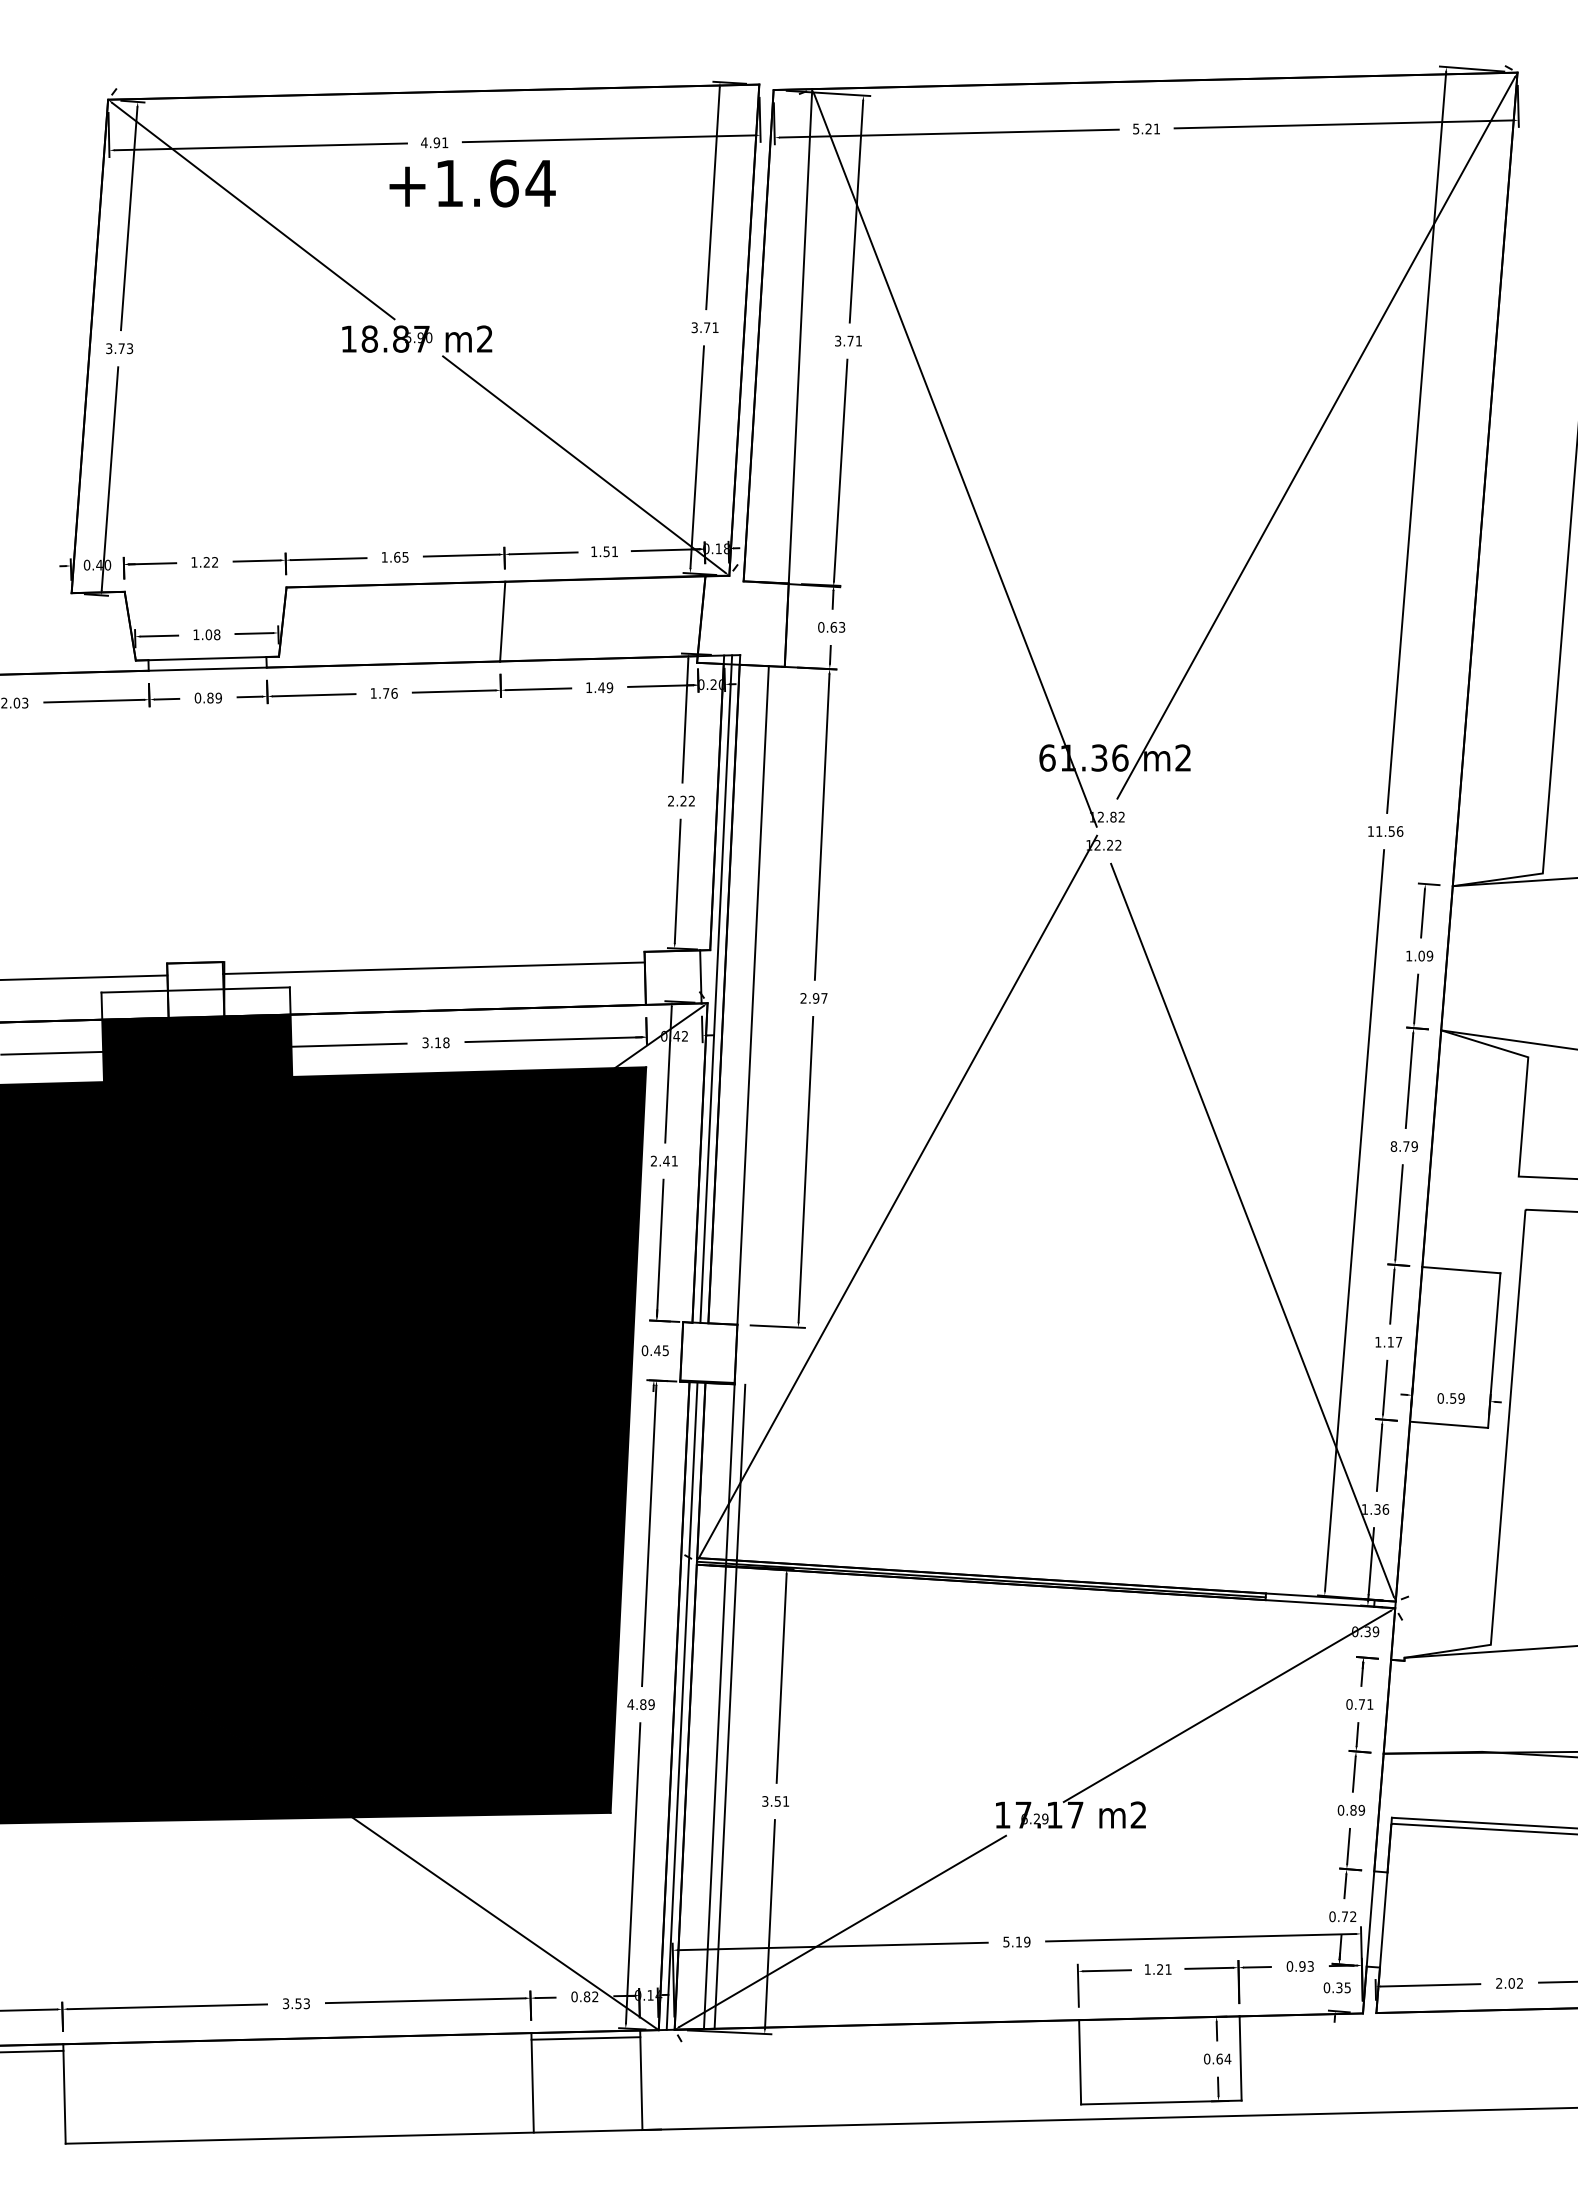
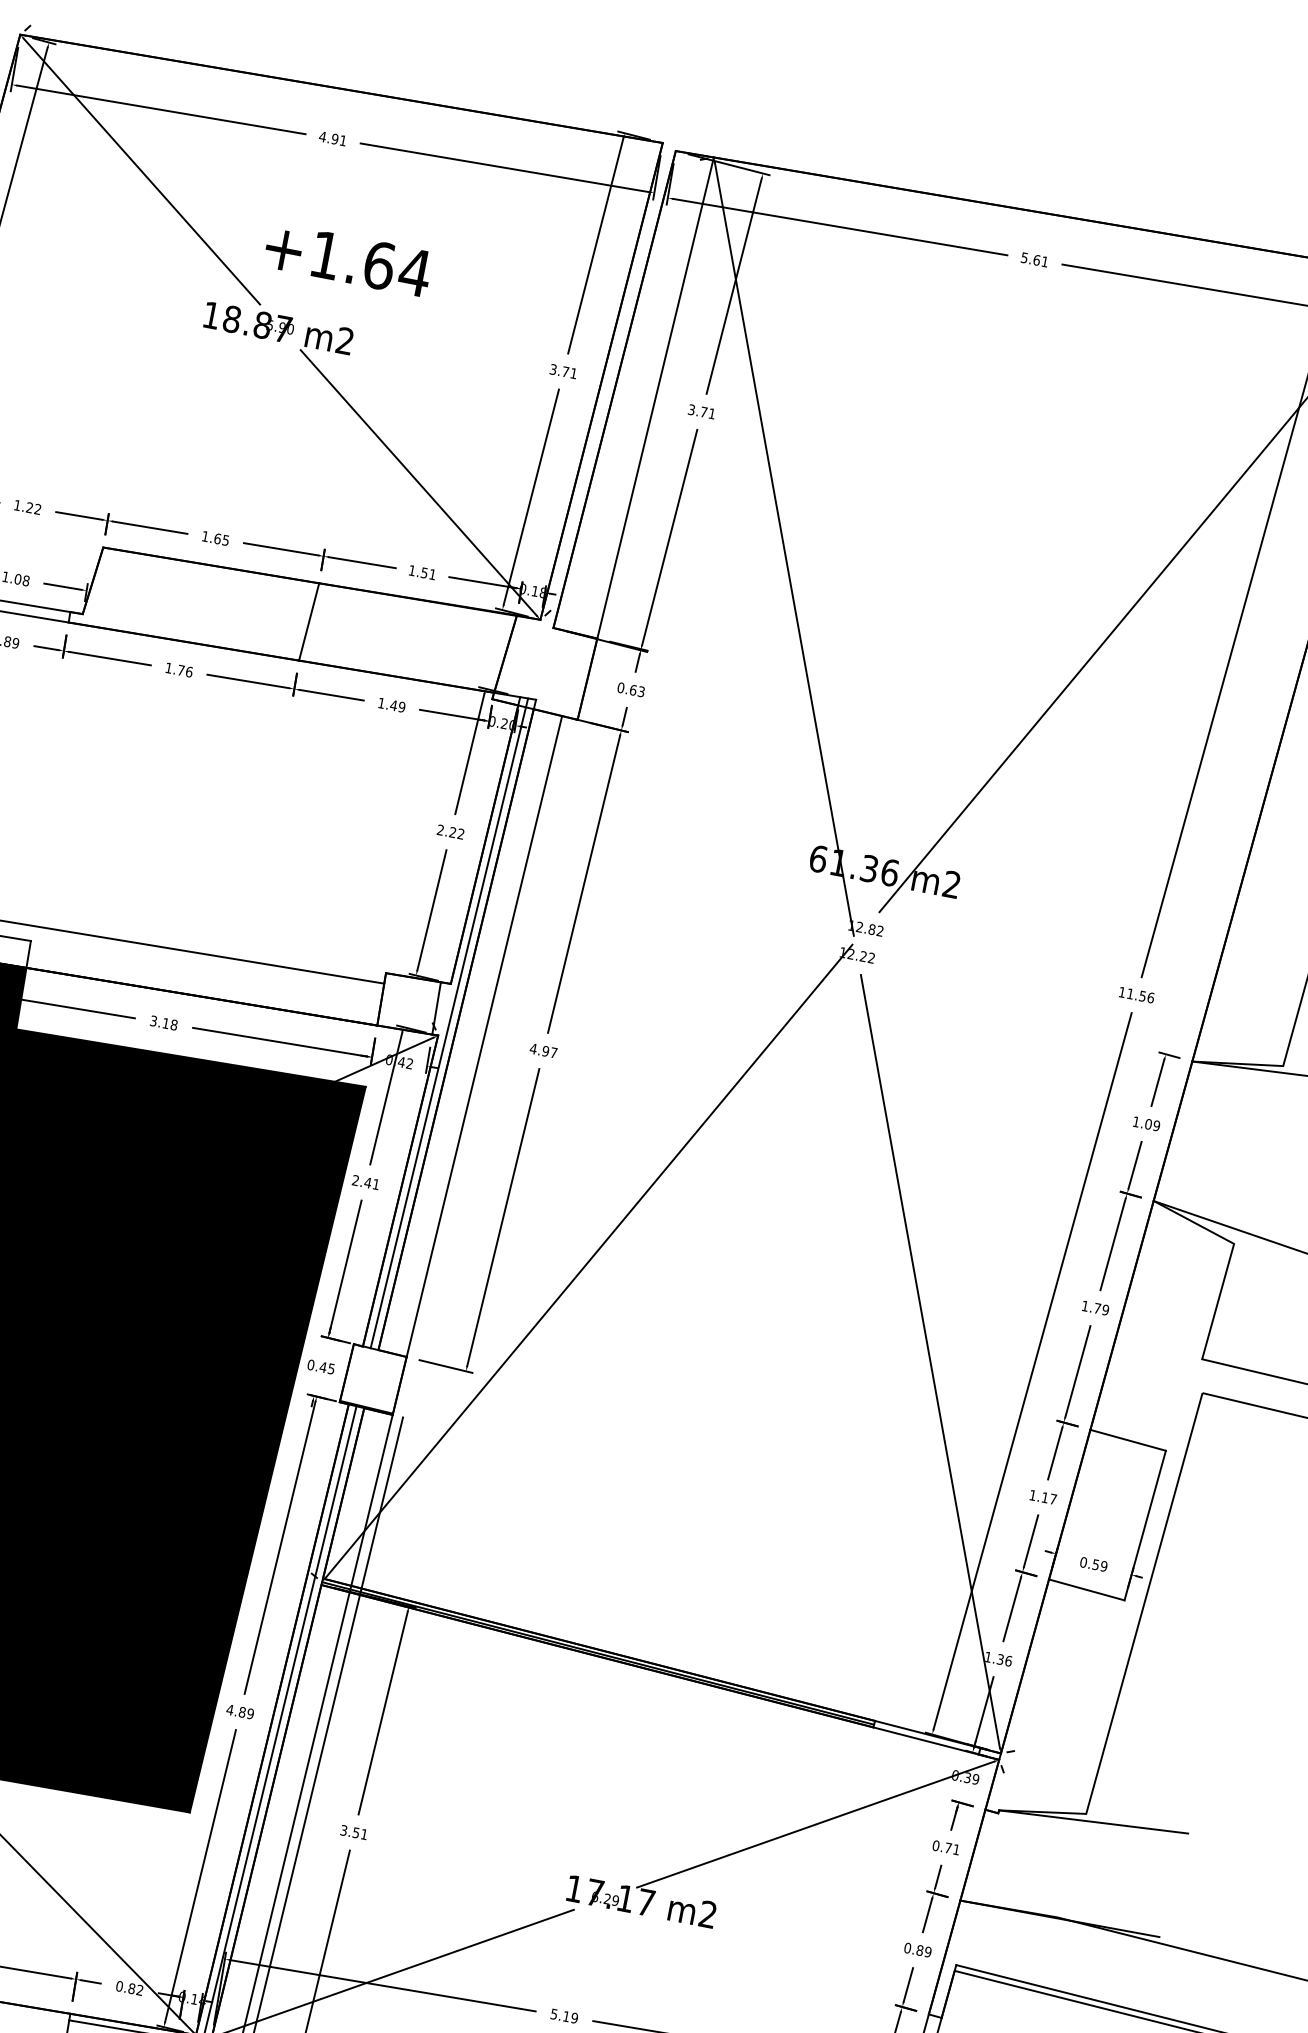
text: (1148, 128) -> (1036, 259), 5.21 -> 5.61
text: (472, 183) -> (348, 259), moved
text: (803, 998) -> (533, 1049), 2.97 -> 4.97
text: (1393, 1146) -> (1084, 1306), 8.79 -> 1.79

